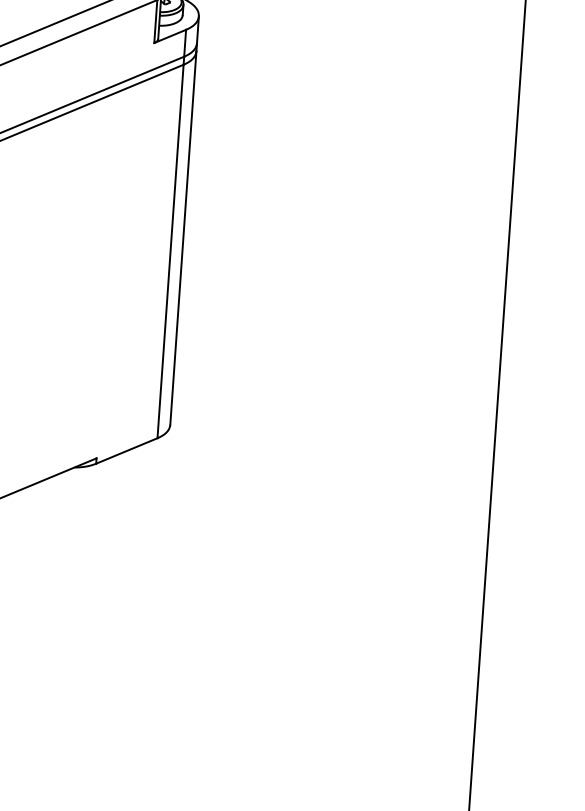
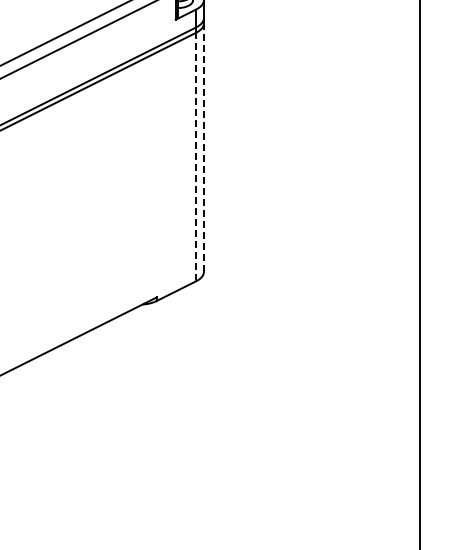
line: (182, 237) -> (203, 147), solid -> dashed
line: (171, 250) -> (196, 156), solid -> dashed

